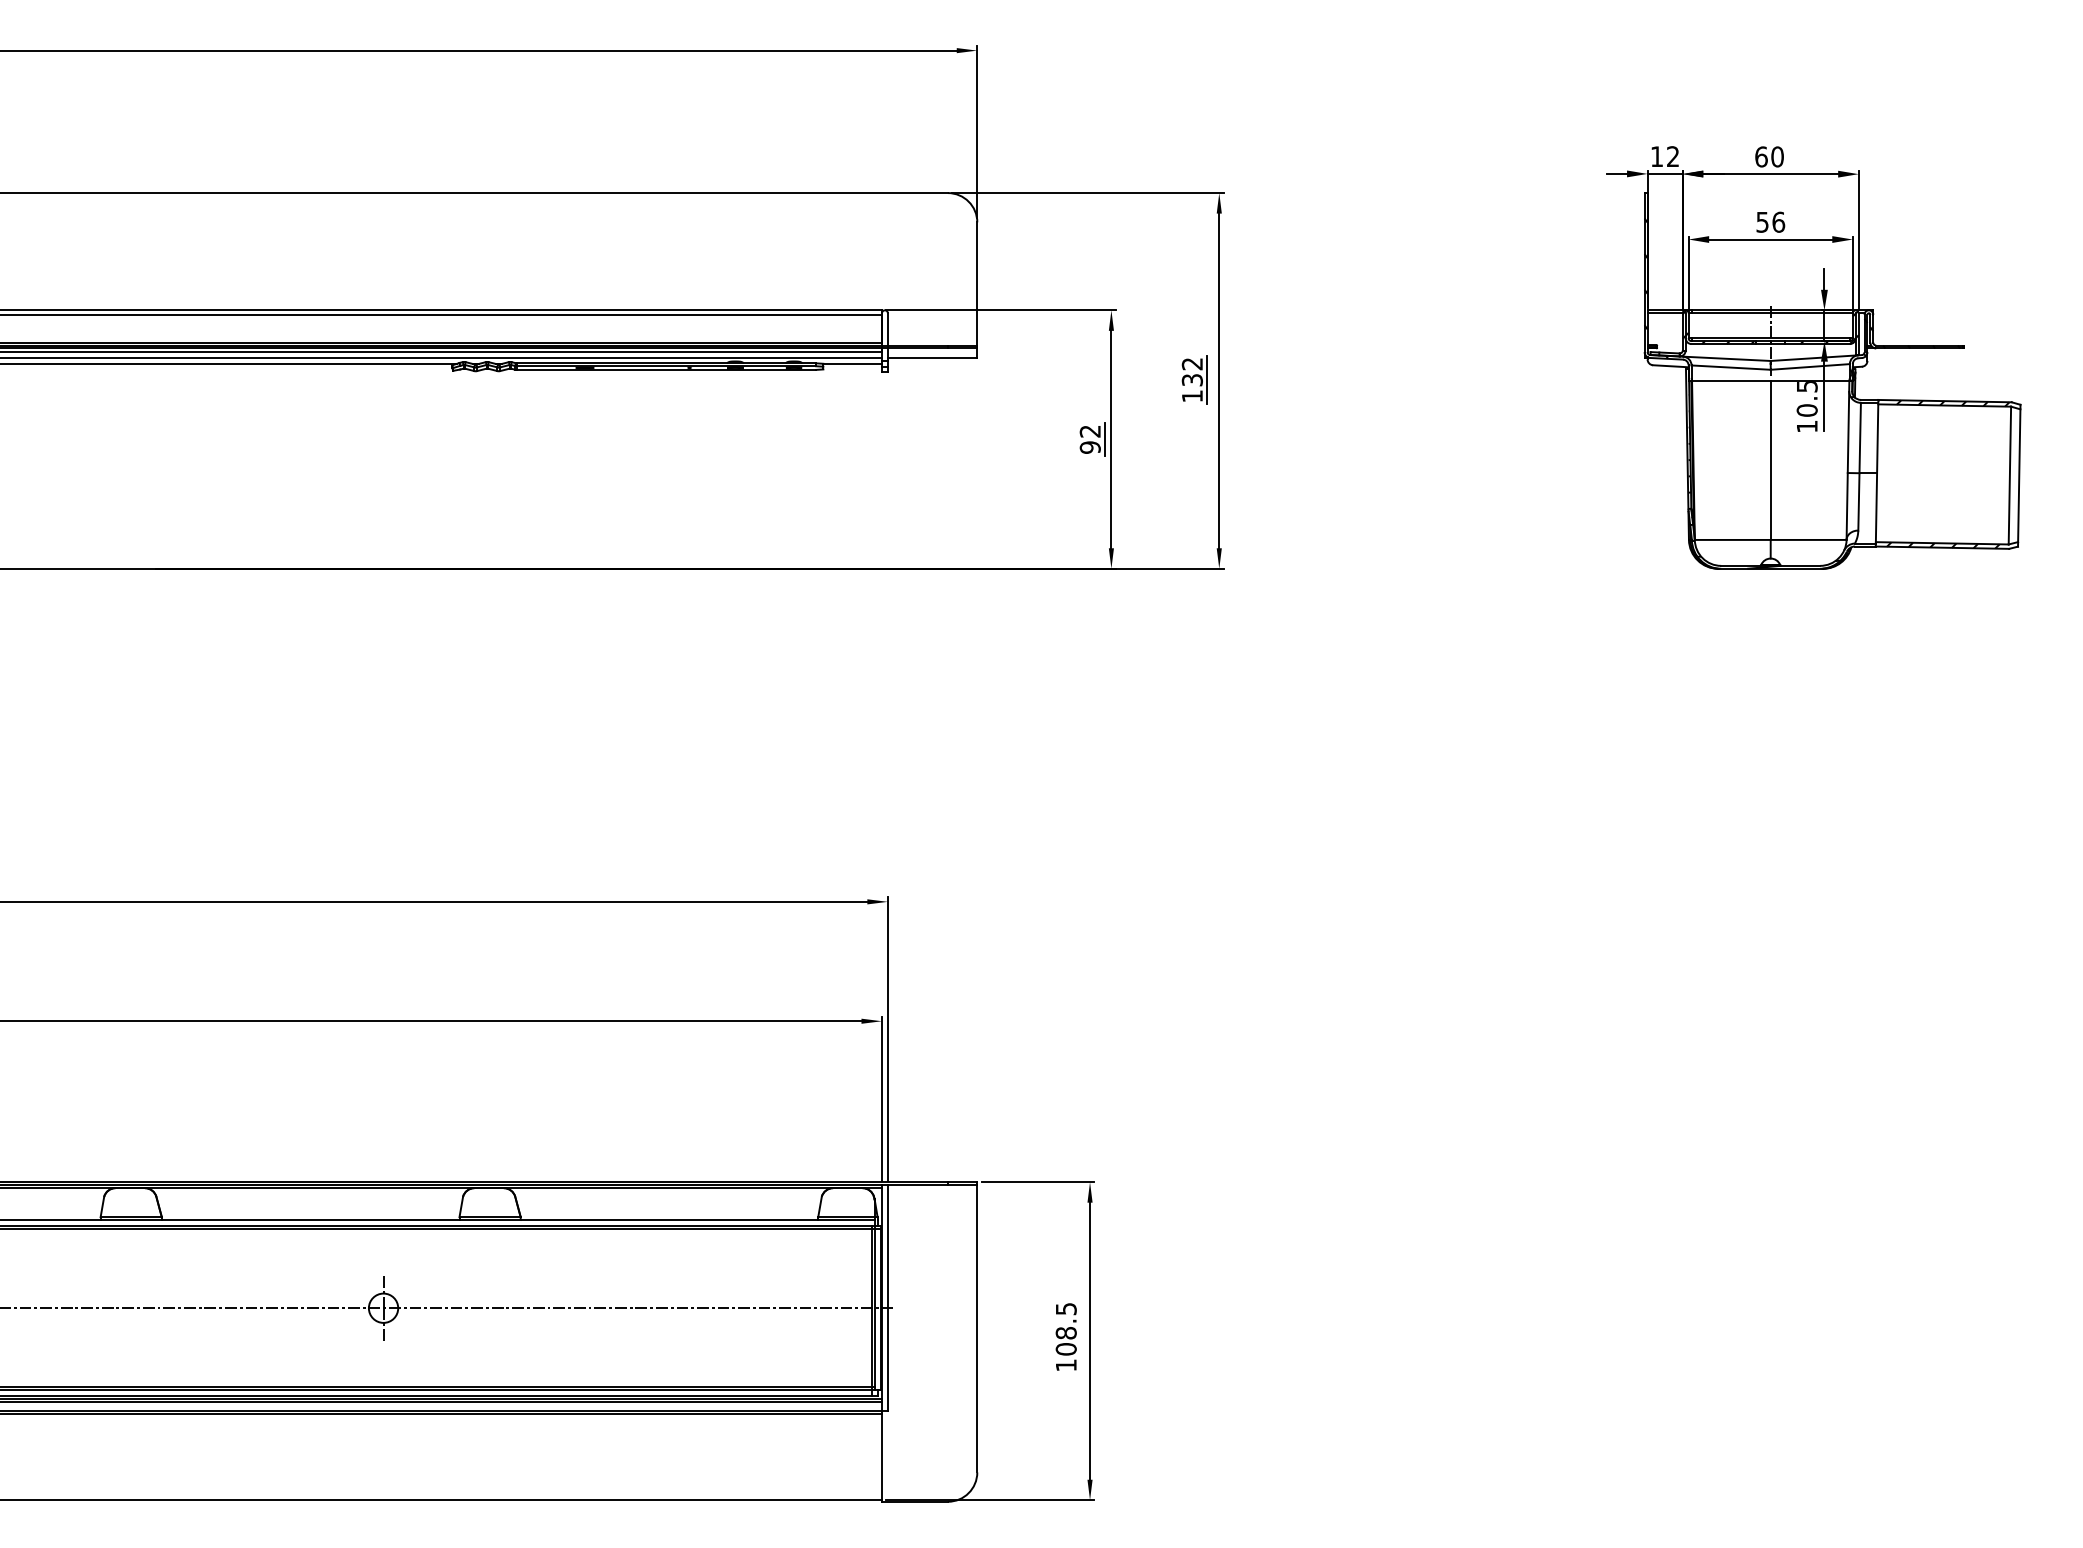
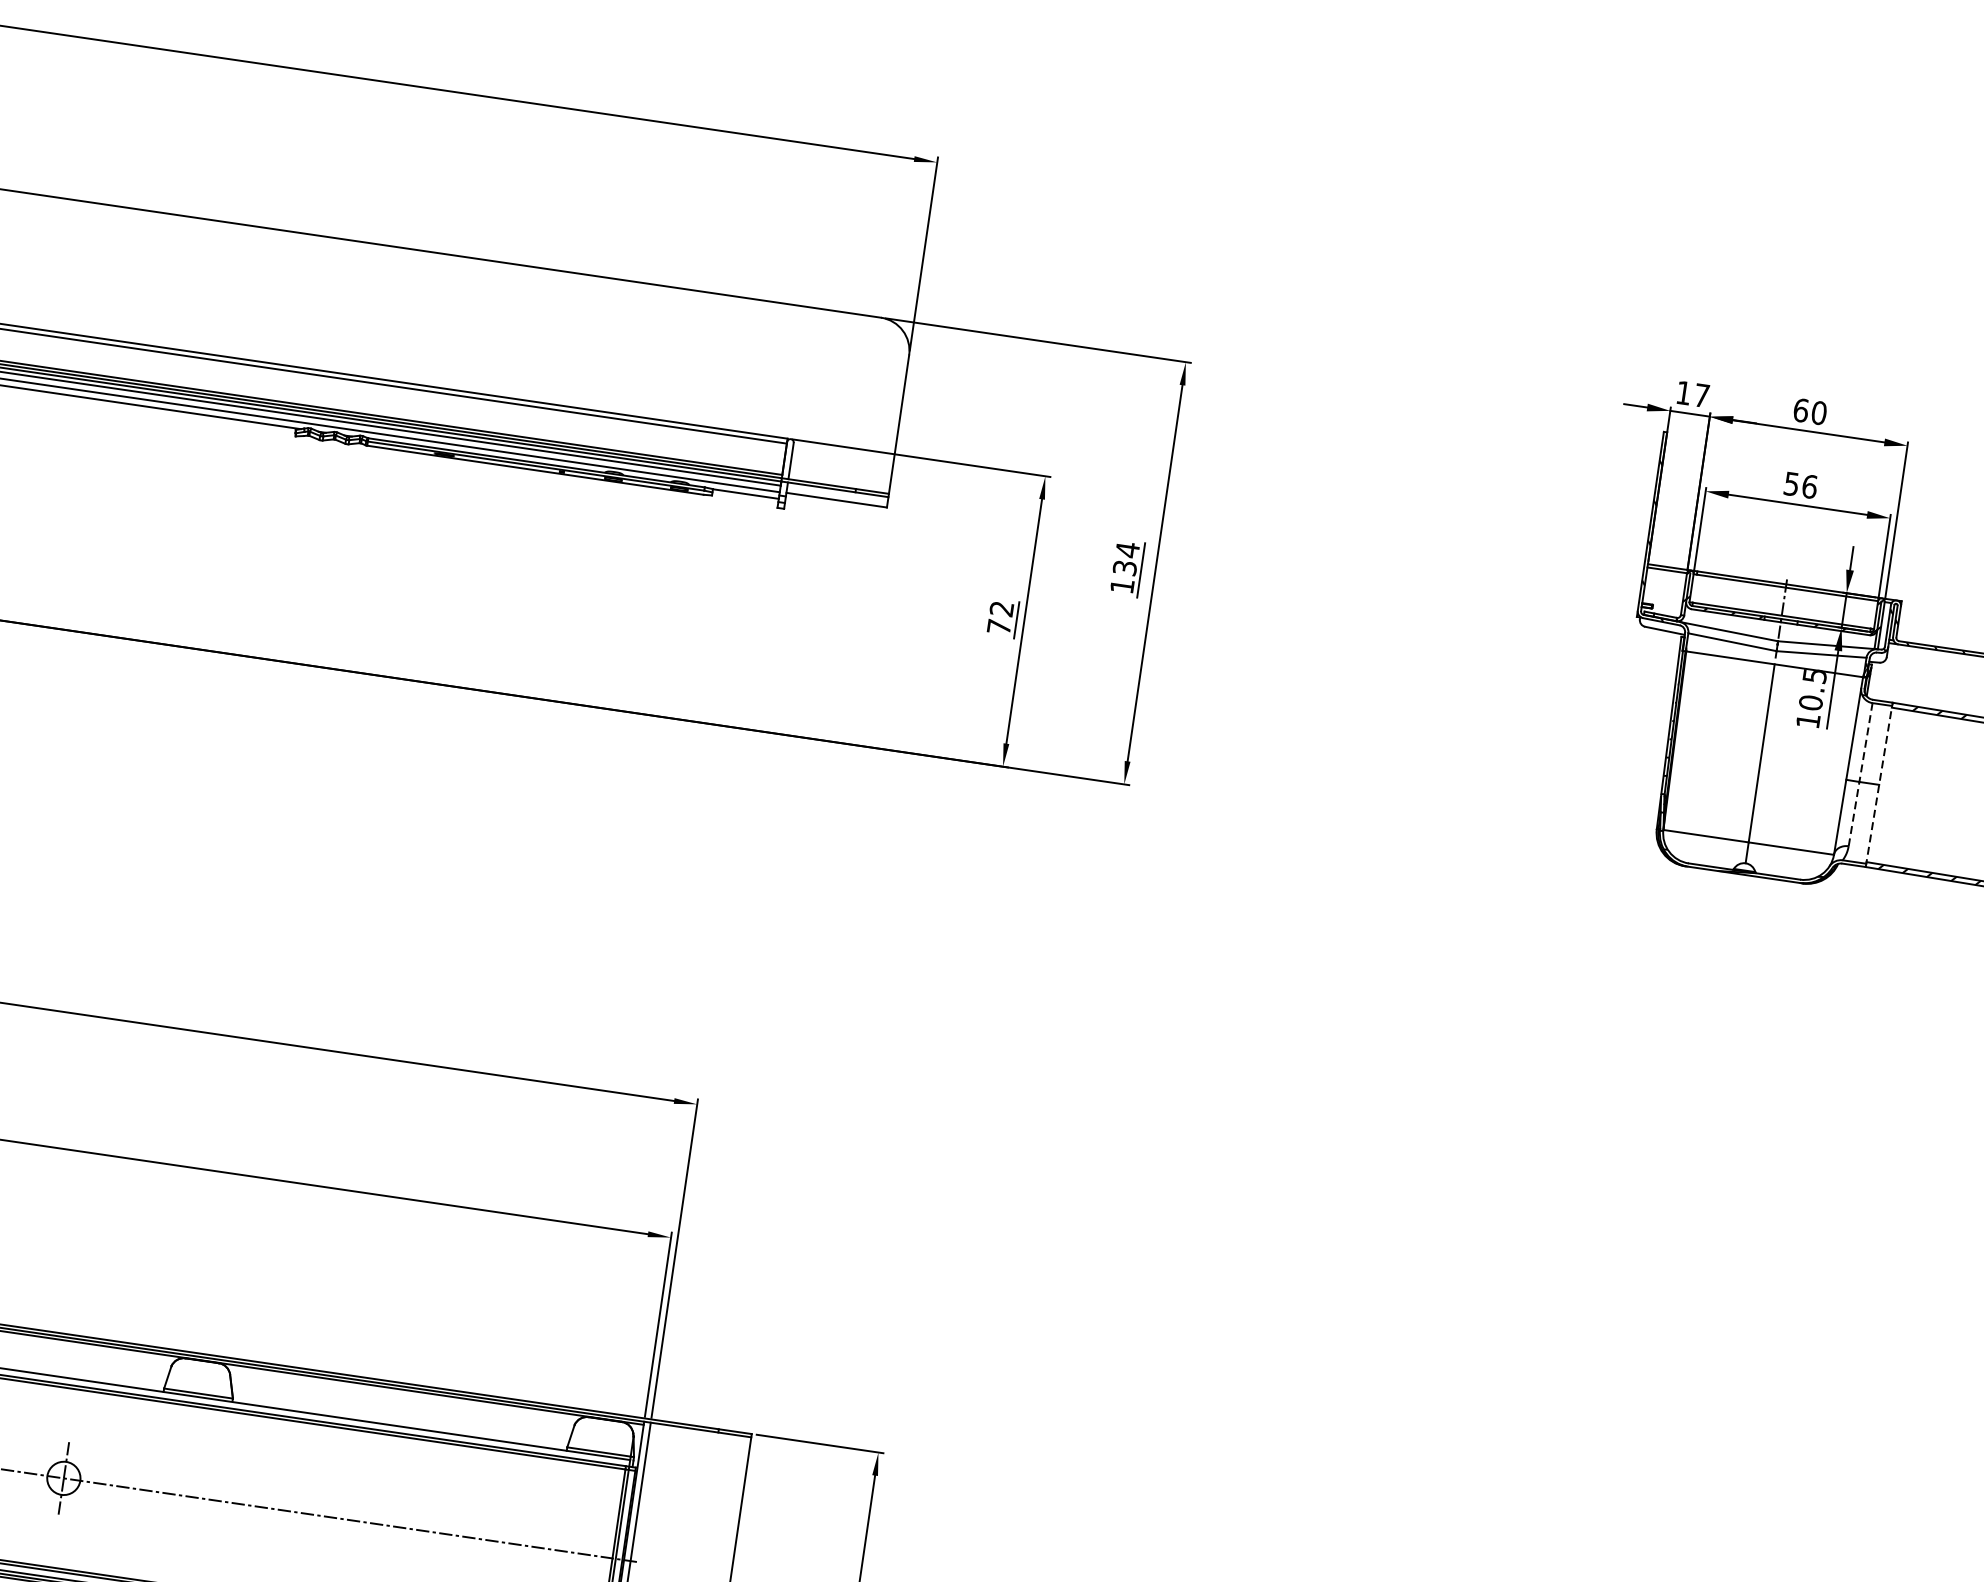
text: (1672, 156) -> (1701, 395), 12 -> 17
text: (1191, 363) -> (1126, 549), 132 -> 134
text: (1089, 447) -> (998, 626), 92 -> 72
line: (1859, 466) -> (1860, 774), solid -> dashed
line: (1877, 472) -> (1879, 784), solid -> dashed

